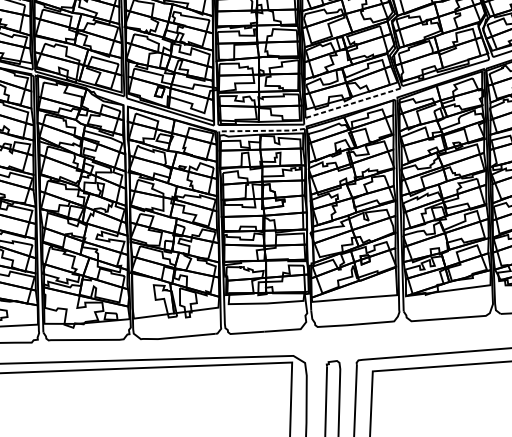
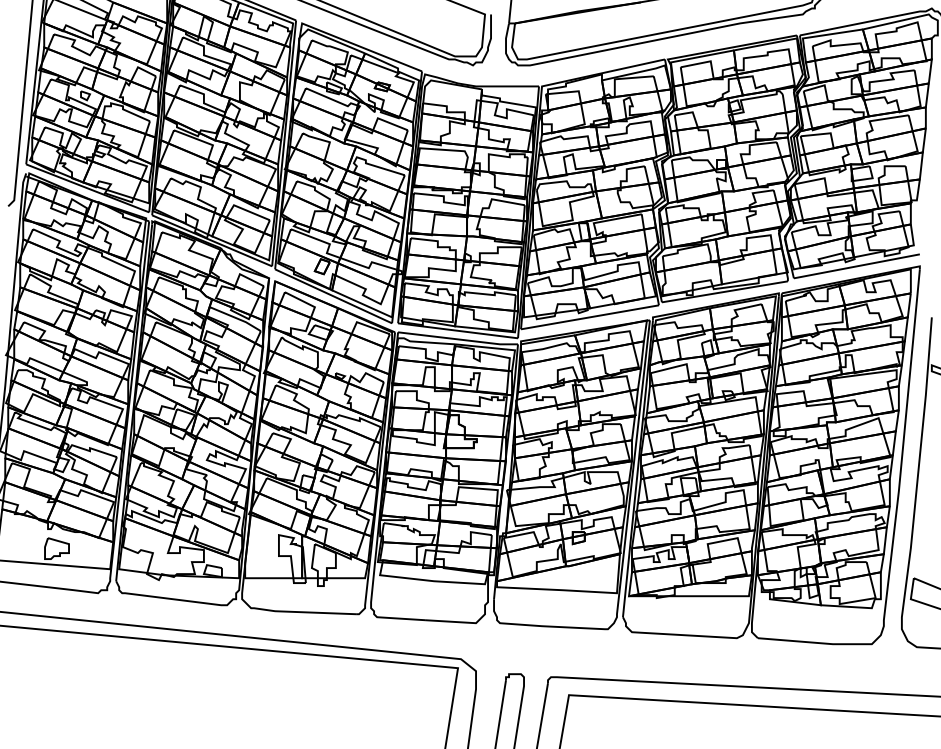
line: (352, 103) -> (589, 317), dashed -> solid
line: (262, 130) -> (458, 339), dashed -> solid

